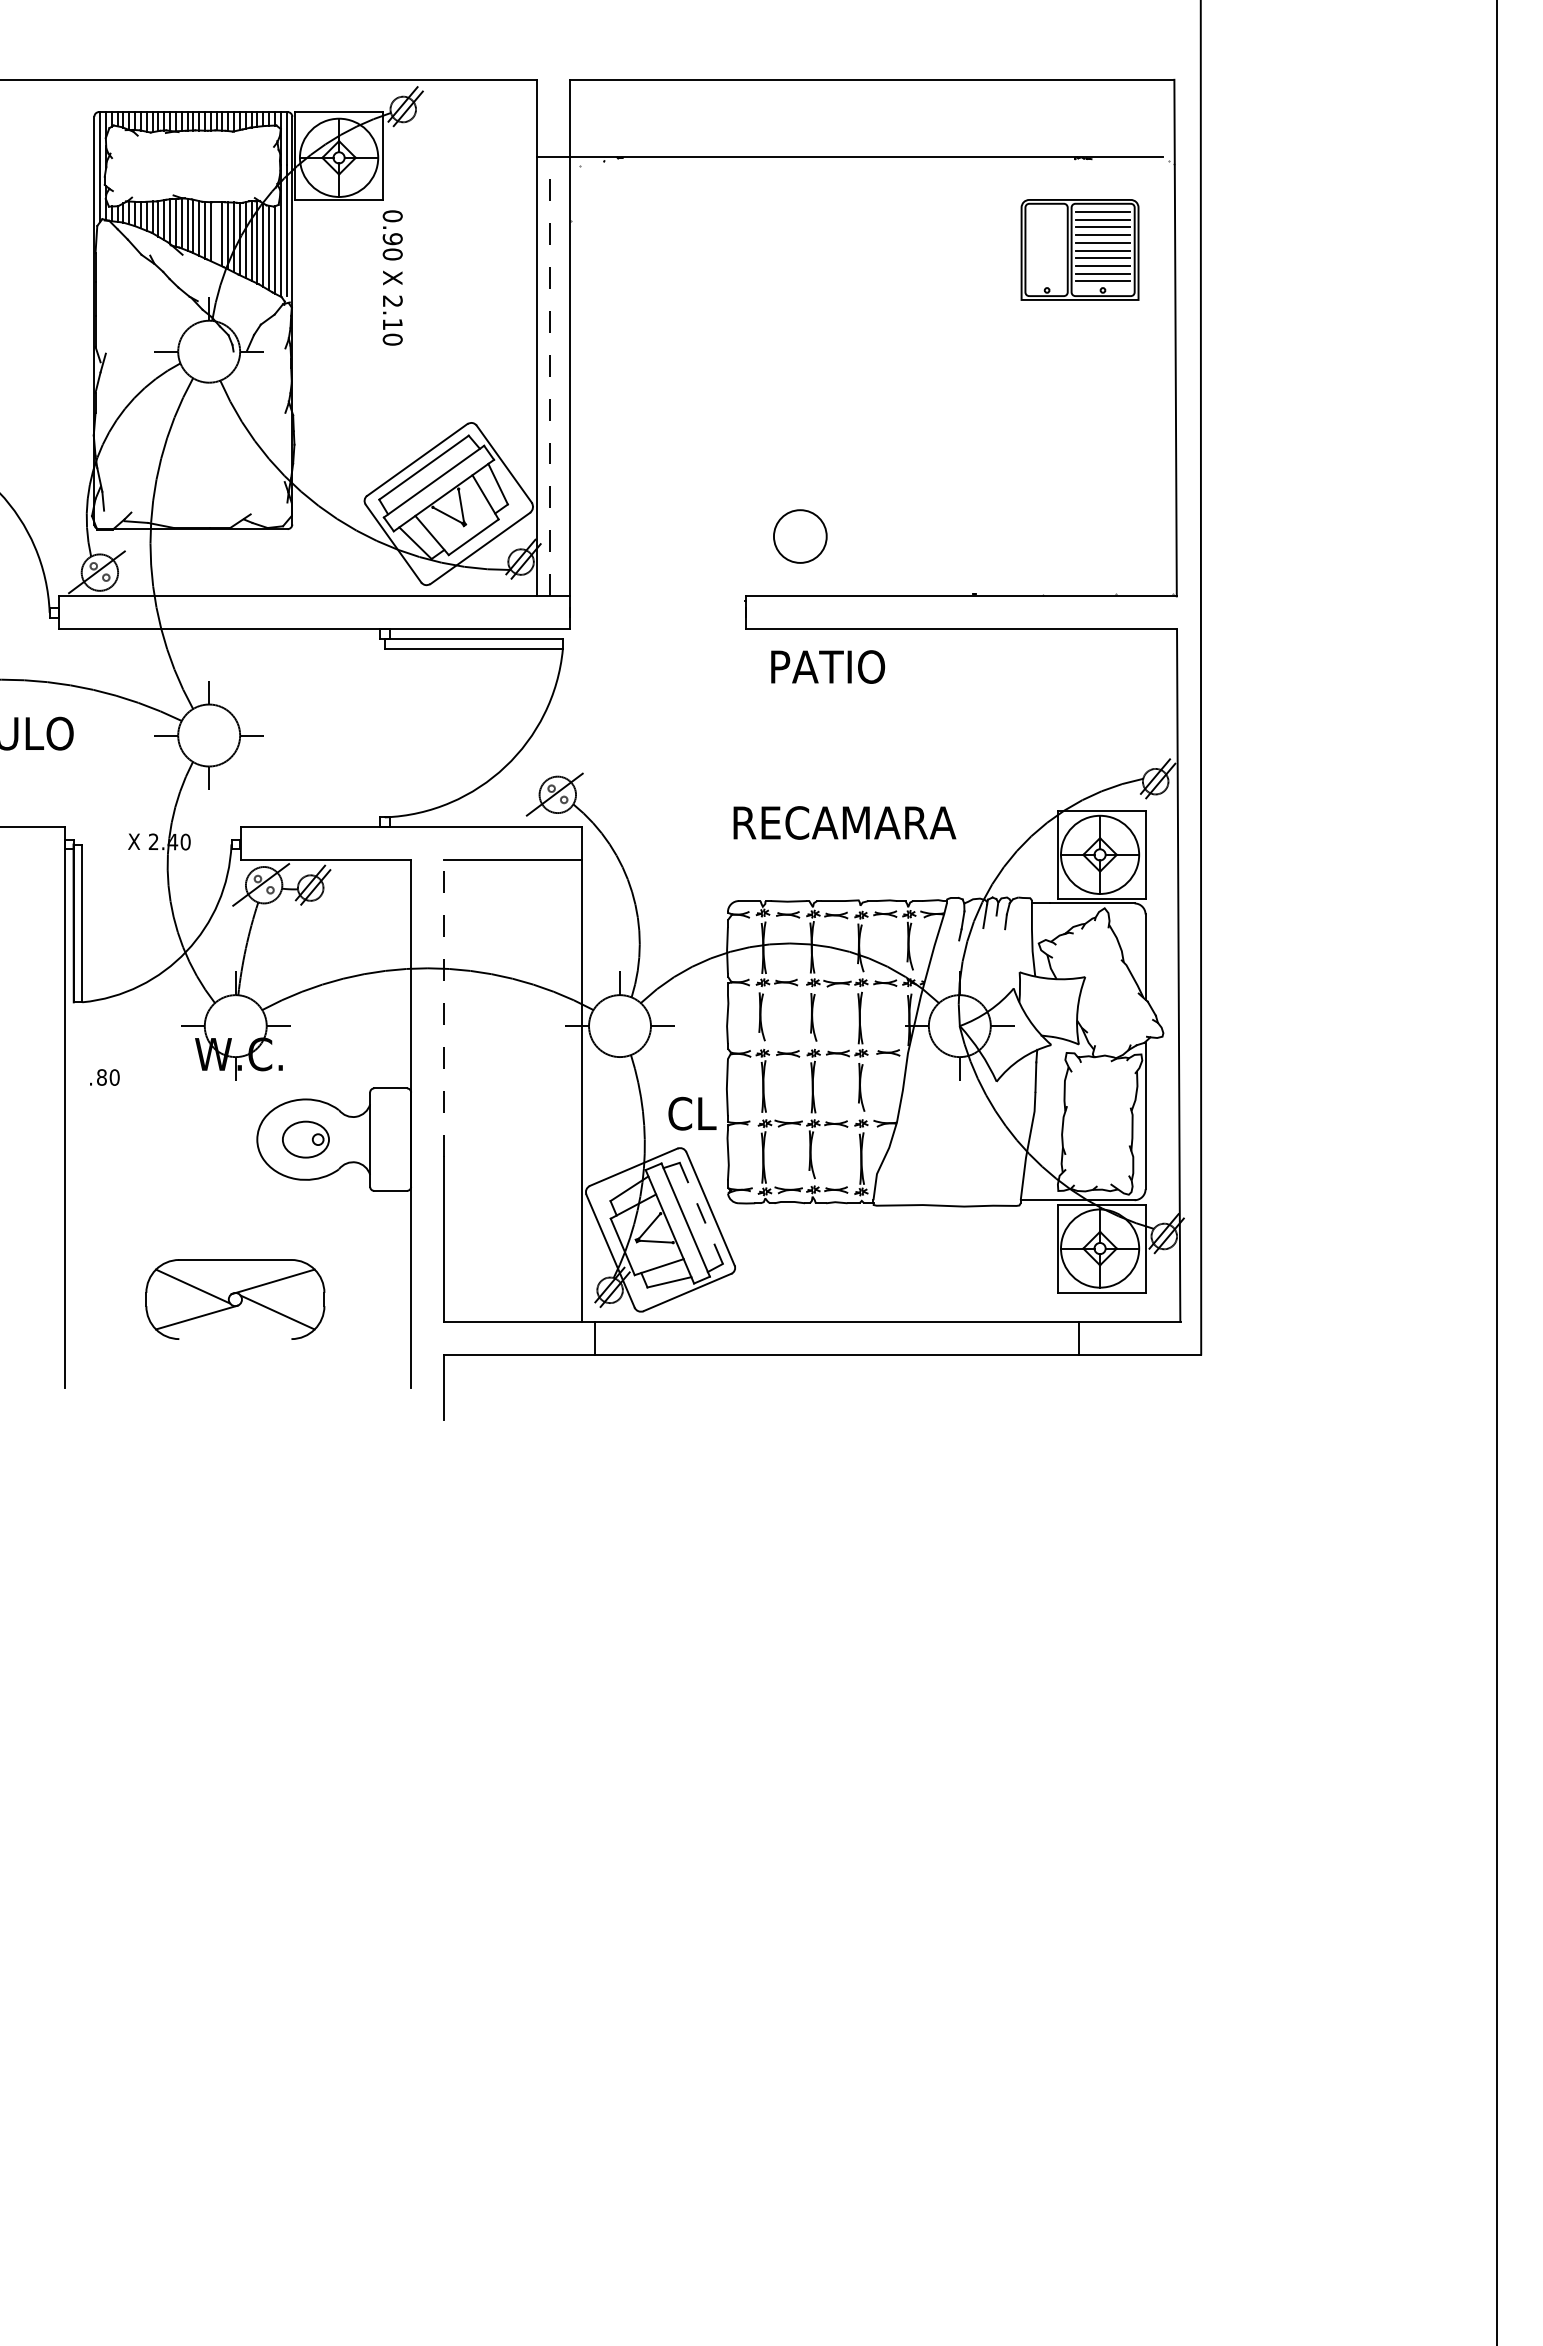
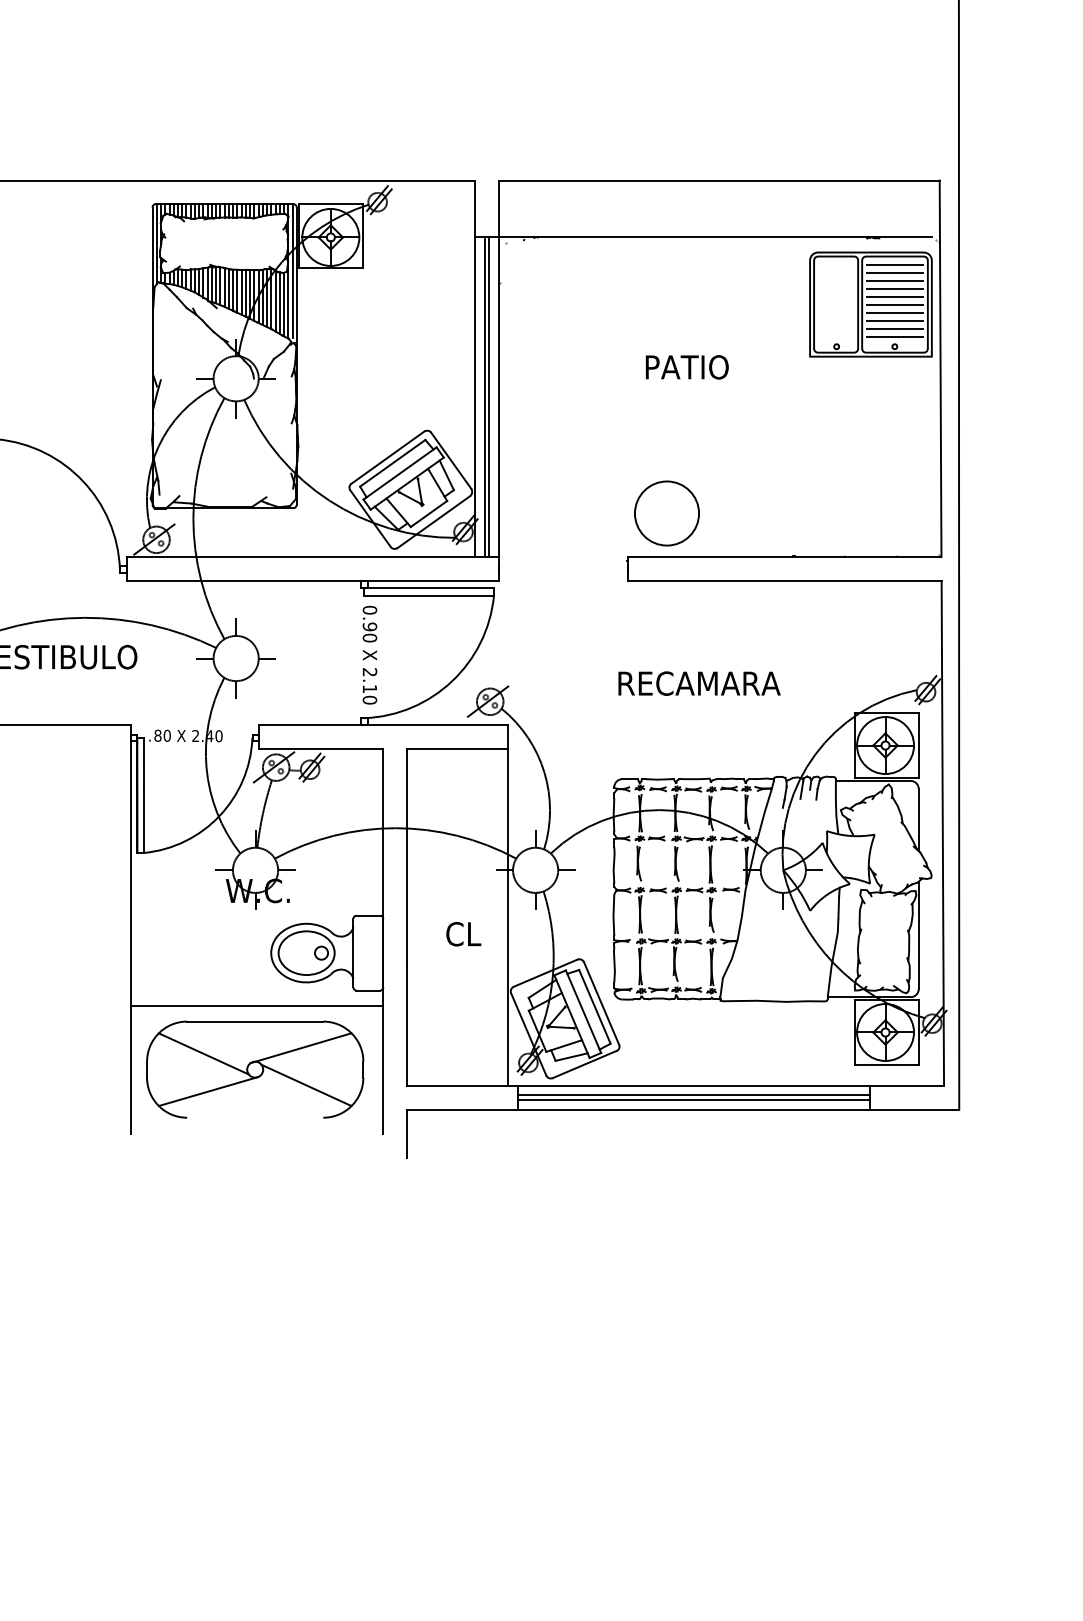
line: (216, 232) -> (241, 291), added
part: (1079, 249) -> (870, 304), size x1.43
text: (392, 277) -> (369, 654), moved
line: (550, 376) -> (484, 396), dashed -> solid
line: (556, 376) -> (489, 396), added
line: (209, 394) -> (236, 409), added
circle: (800, 536) -> (667, 513), size x1.67
text: (828, 666) -> (687, 366), moved
text: (844, 822) -> (699, 683), moved
line: (444, 1007) -> (407, 856), dashed -> solid
line: (620, 1068) -> (535, 901), added
text: (104, 1077) -> (159, 735), moved
text: (692, 1113) -> (463, 934), moved
part: (305, 1139) -> (306, 952), size x1.67
line: (237, 1211) -> (256, 1005), added
line: (701, 1213) -> (595, 1006), dashed -> solid
part: (235, 1299) -> (255, 1069), size x1.67
line: (836, 1334) -> (693, 1095), added
line: (836, 1341) -> (693, 1100), added

